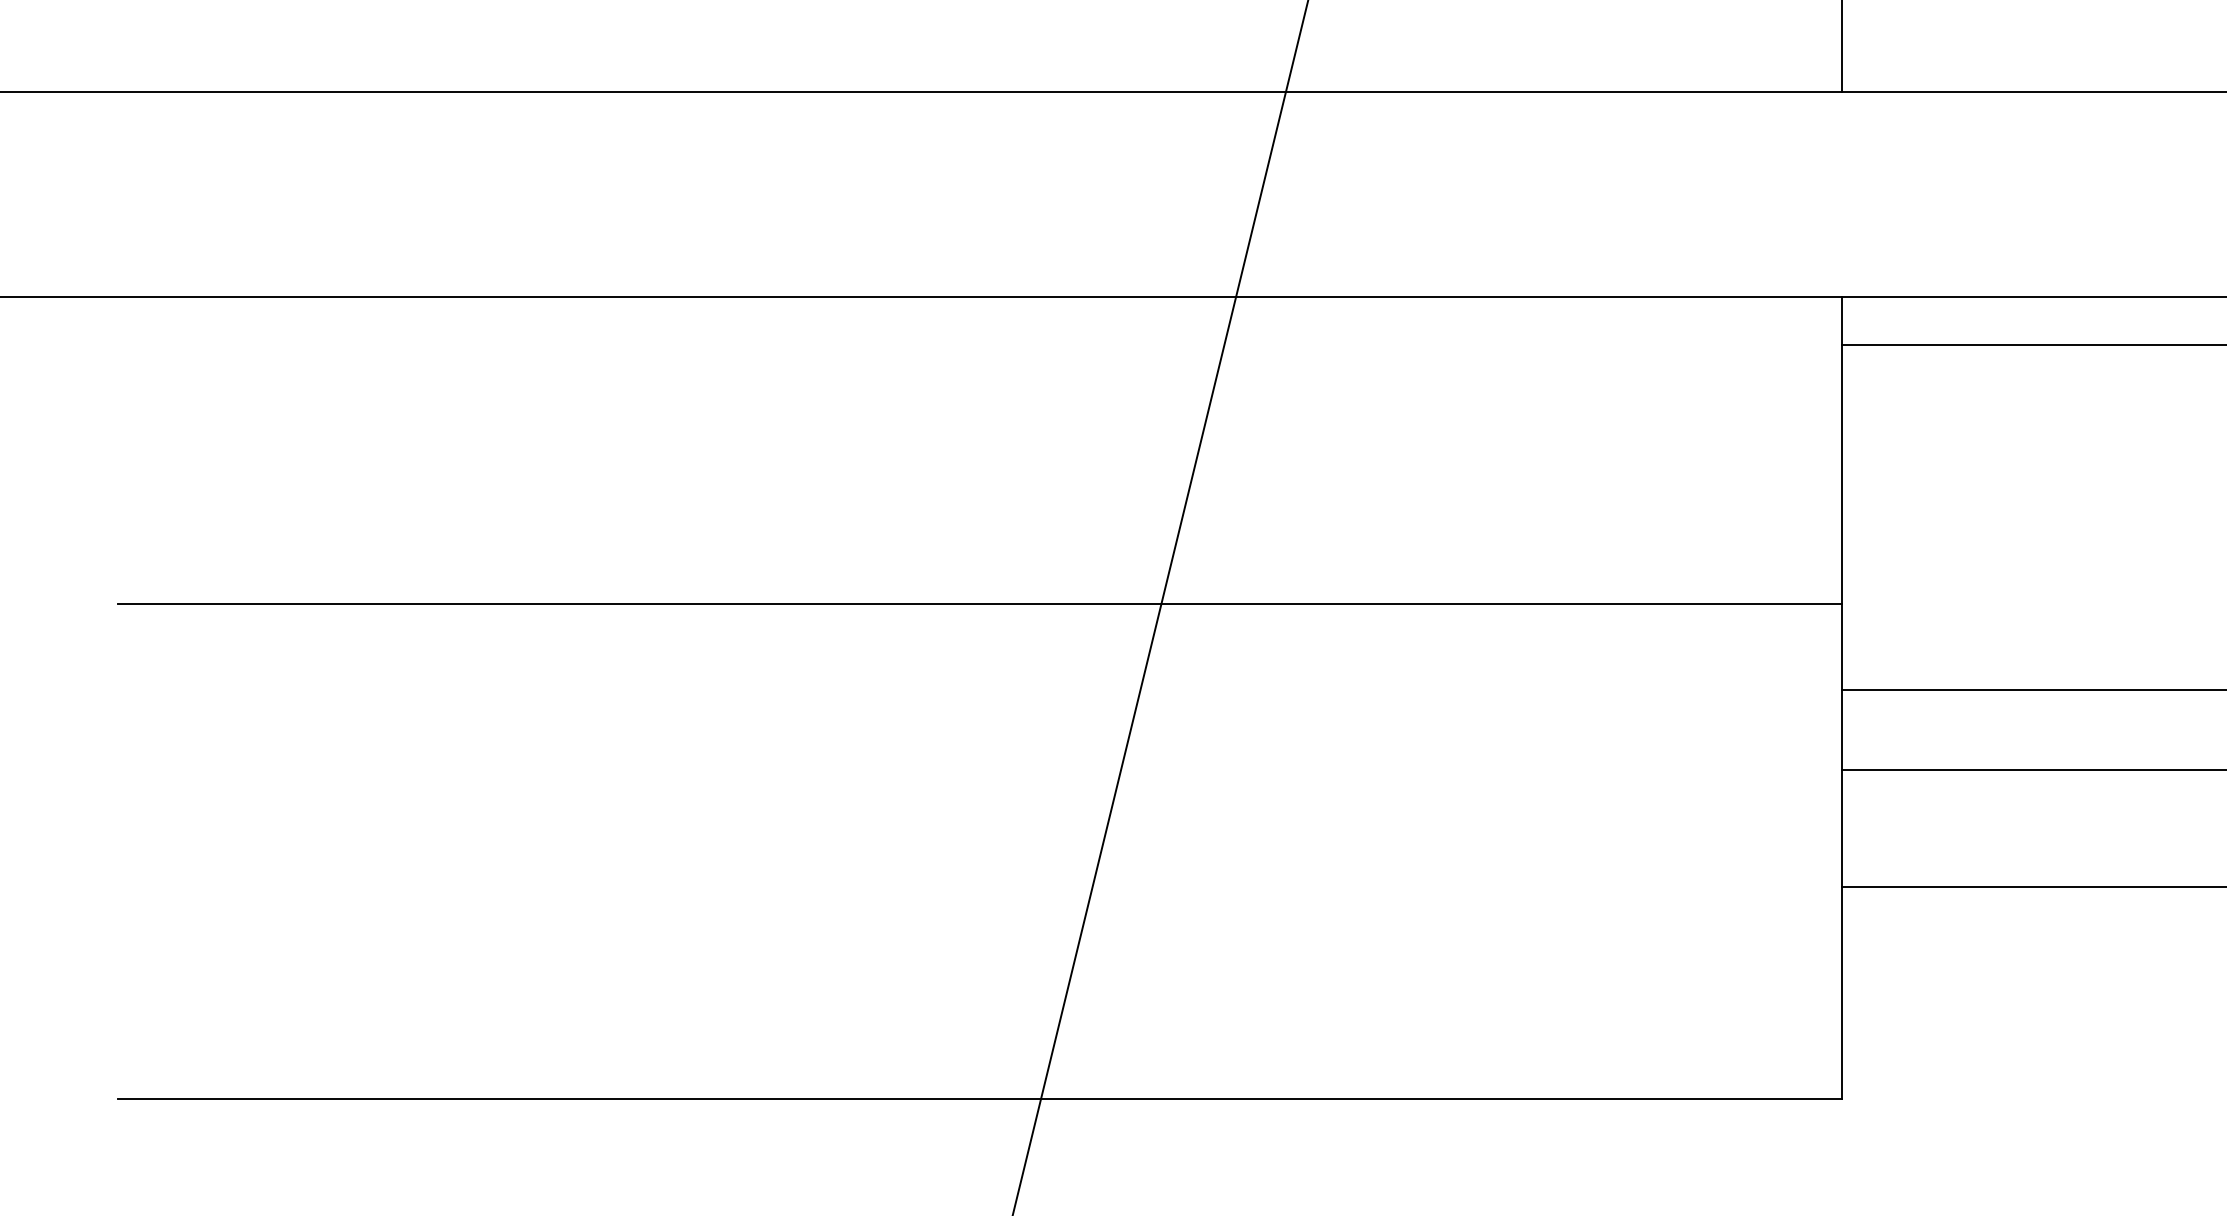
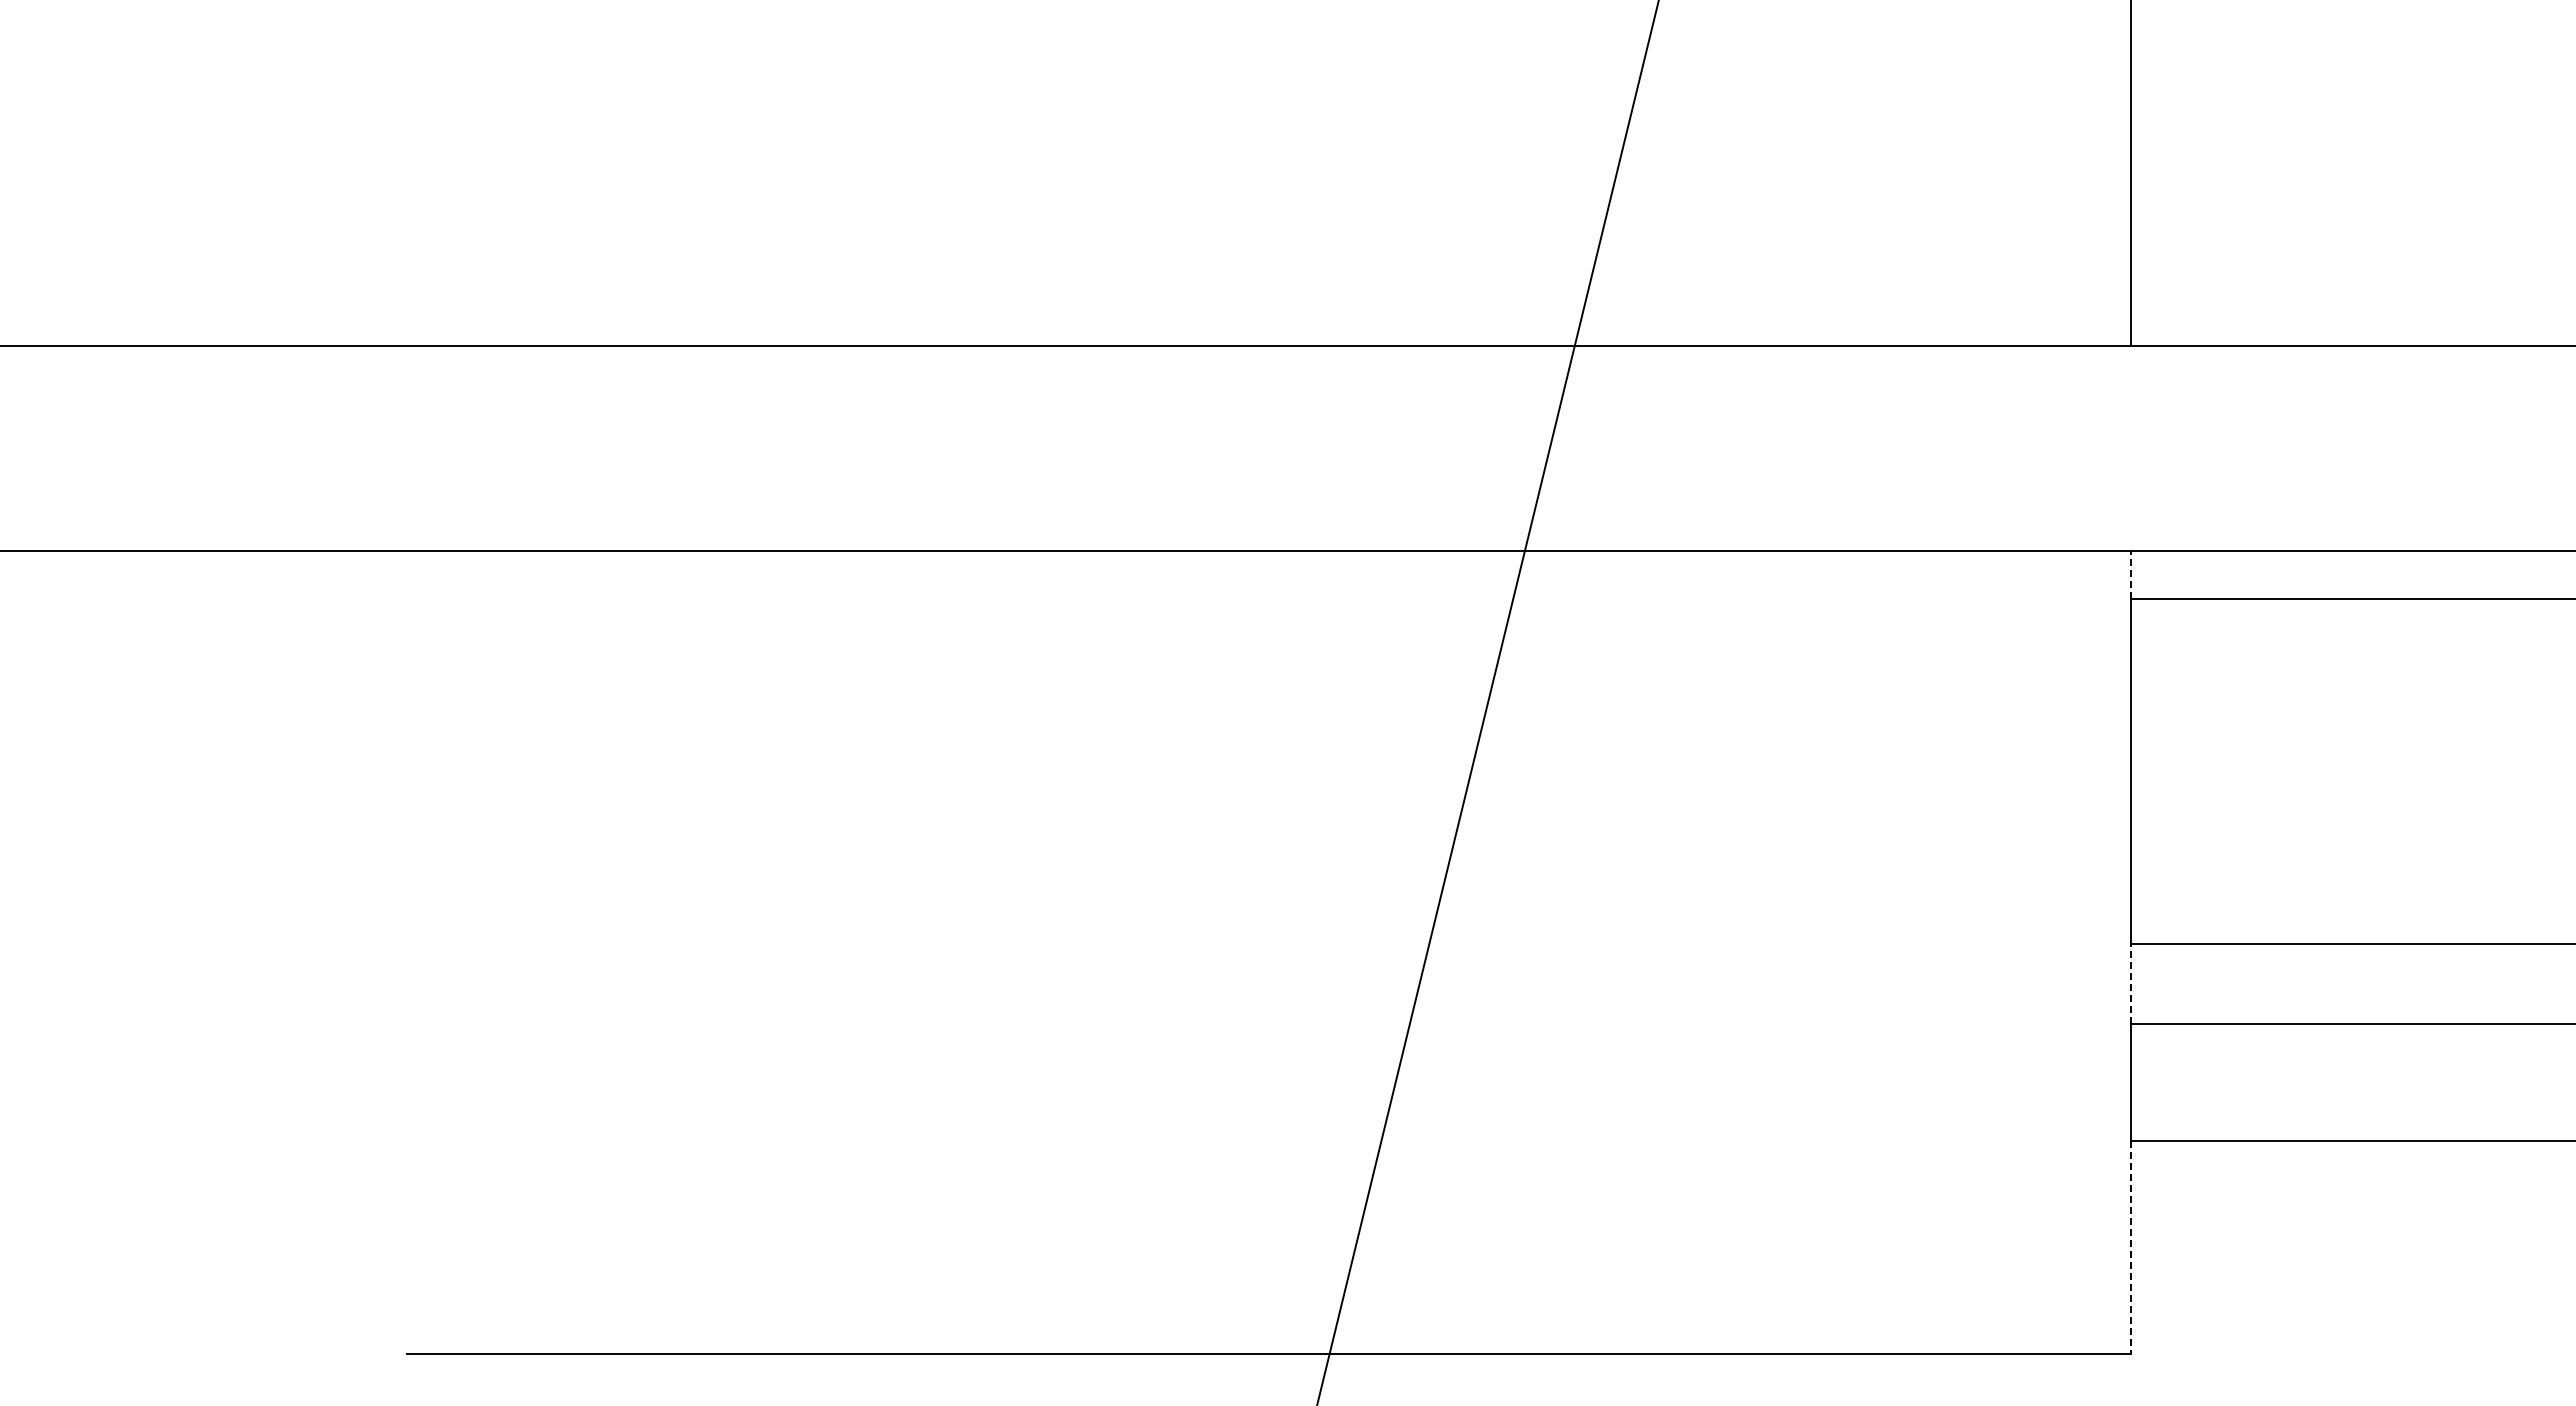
line: (1841, 320) -> (2130, 574), solid -> dashed
line: (979, 603) -> (1268, 857), removed
line: (1841, 729) -> (2130, 983), solid -> dashed
line: (1841, 993) -> (2130, 1247), solid -> dashed

